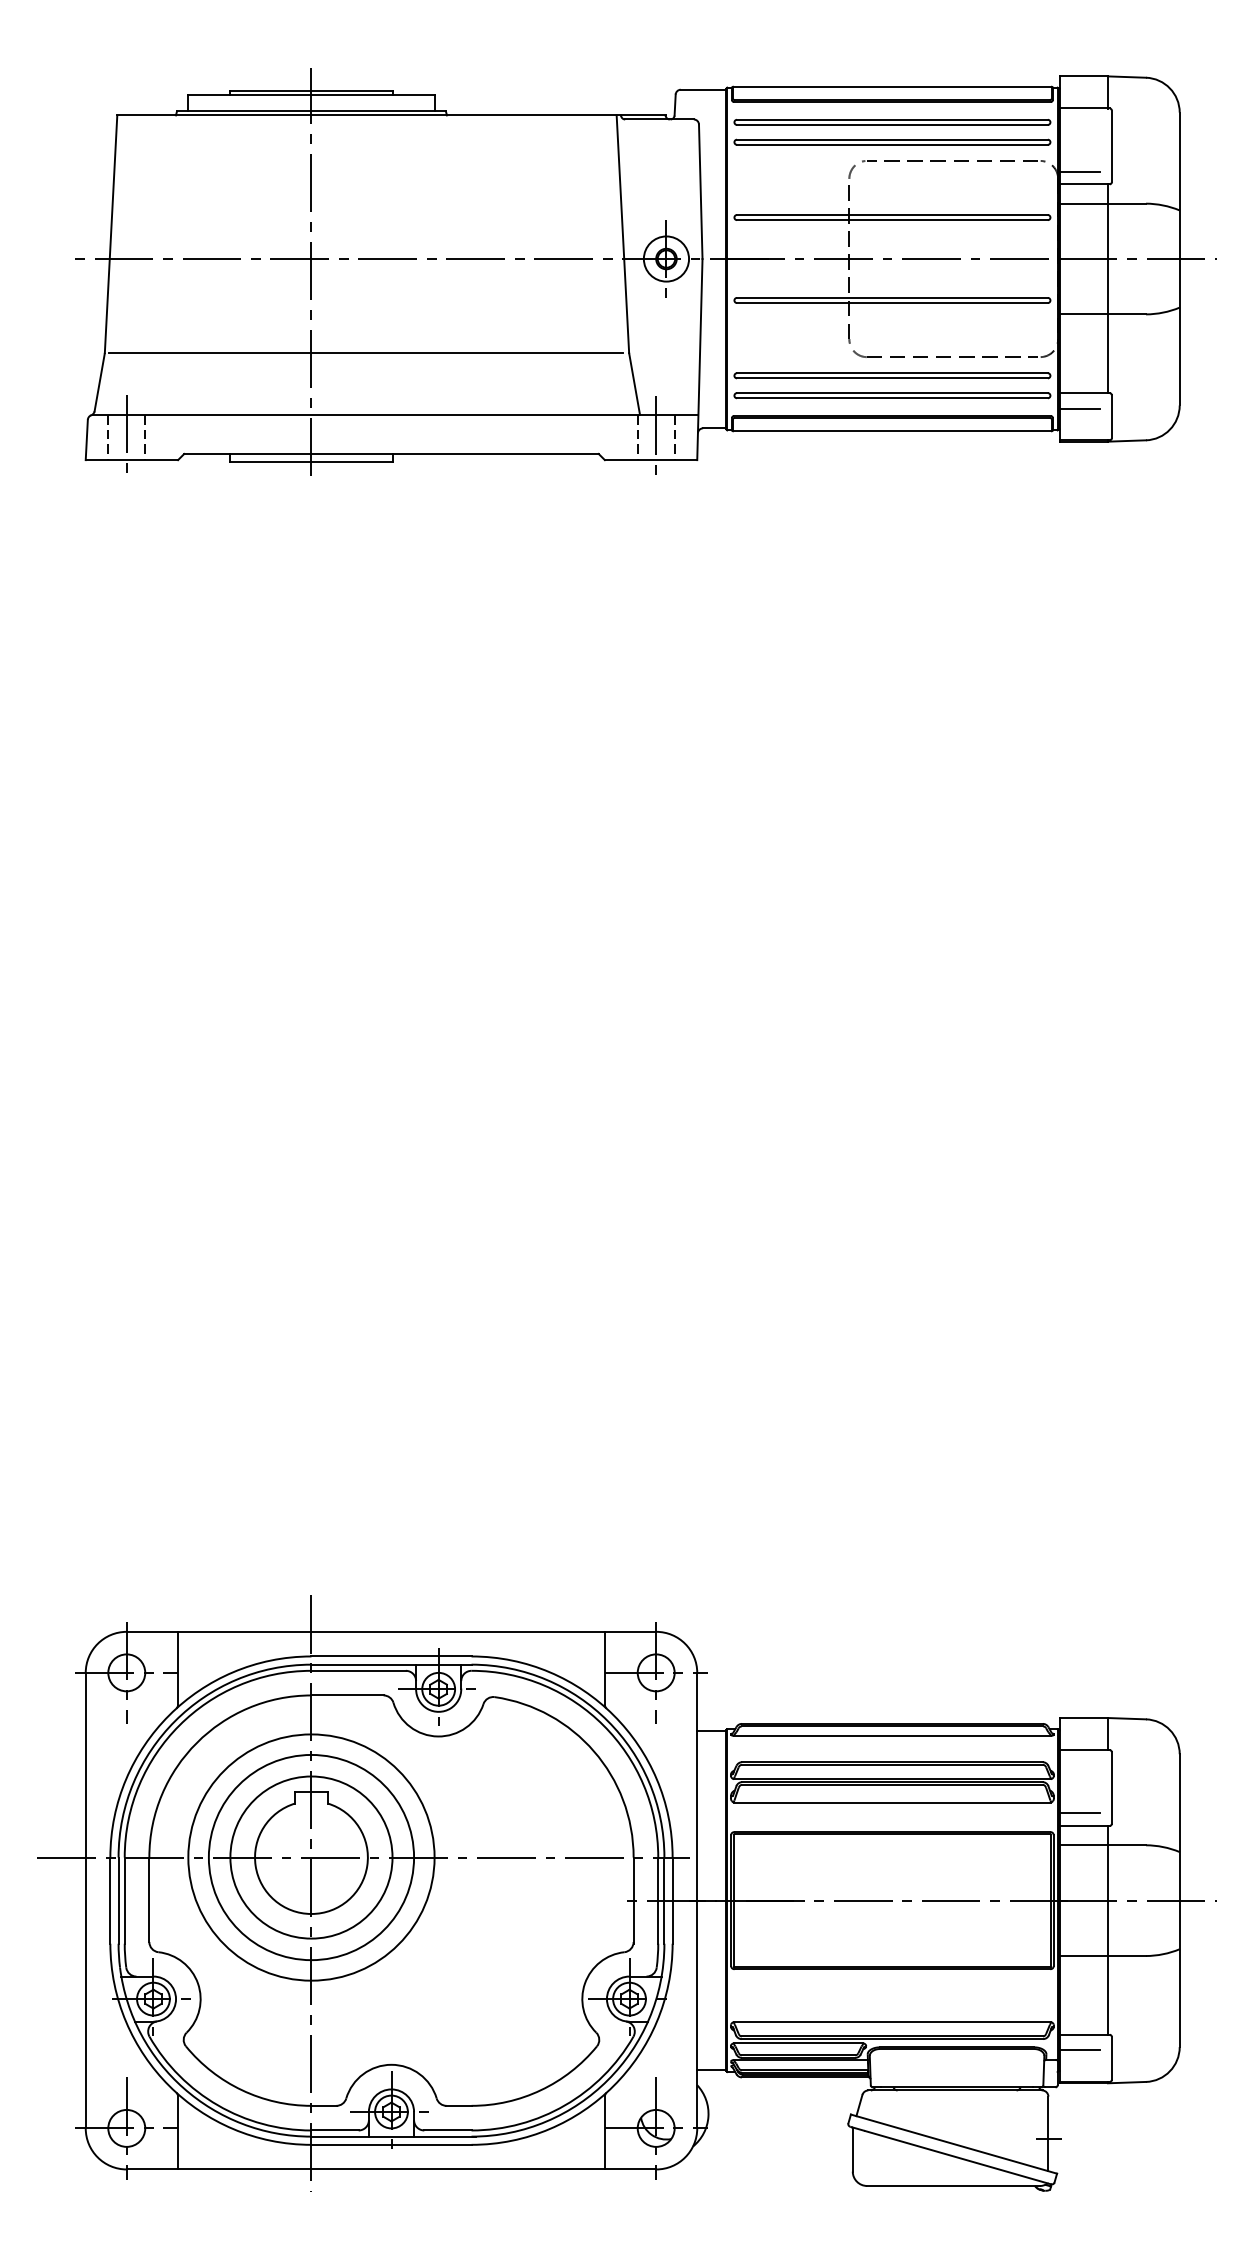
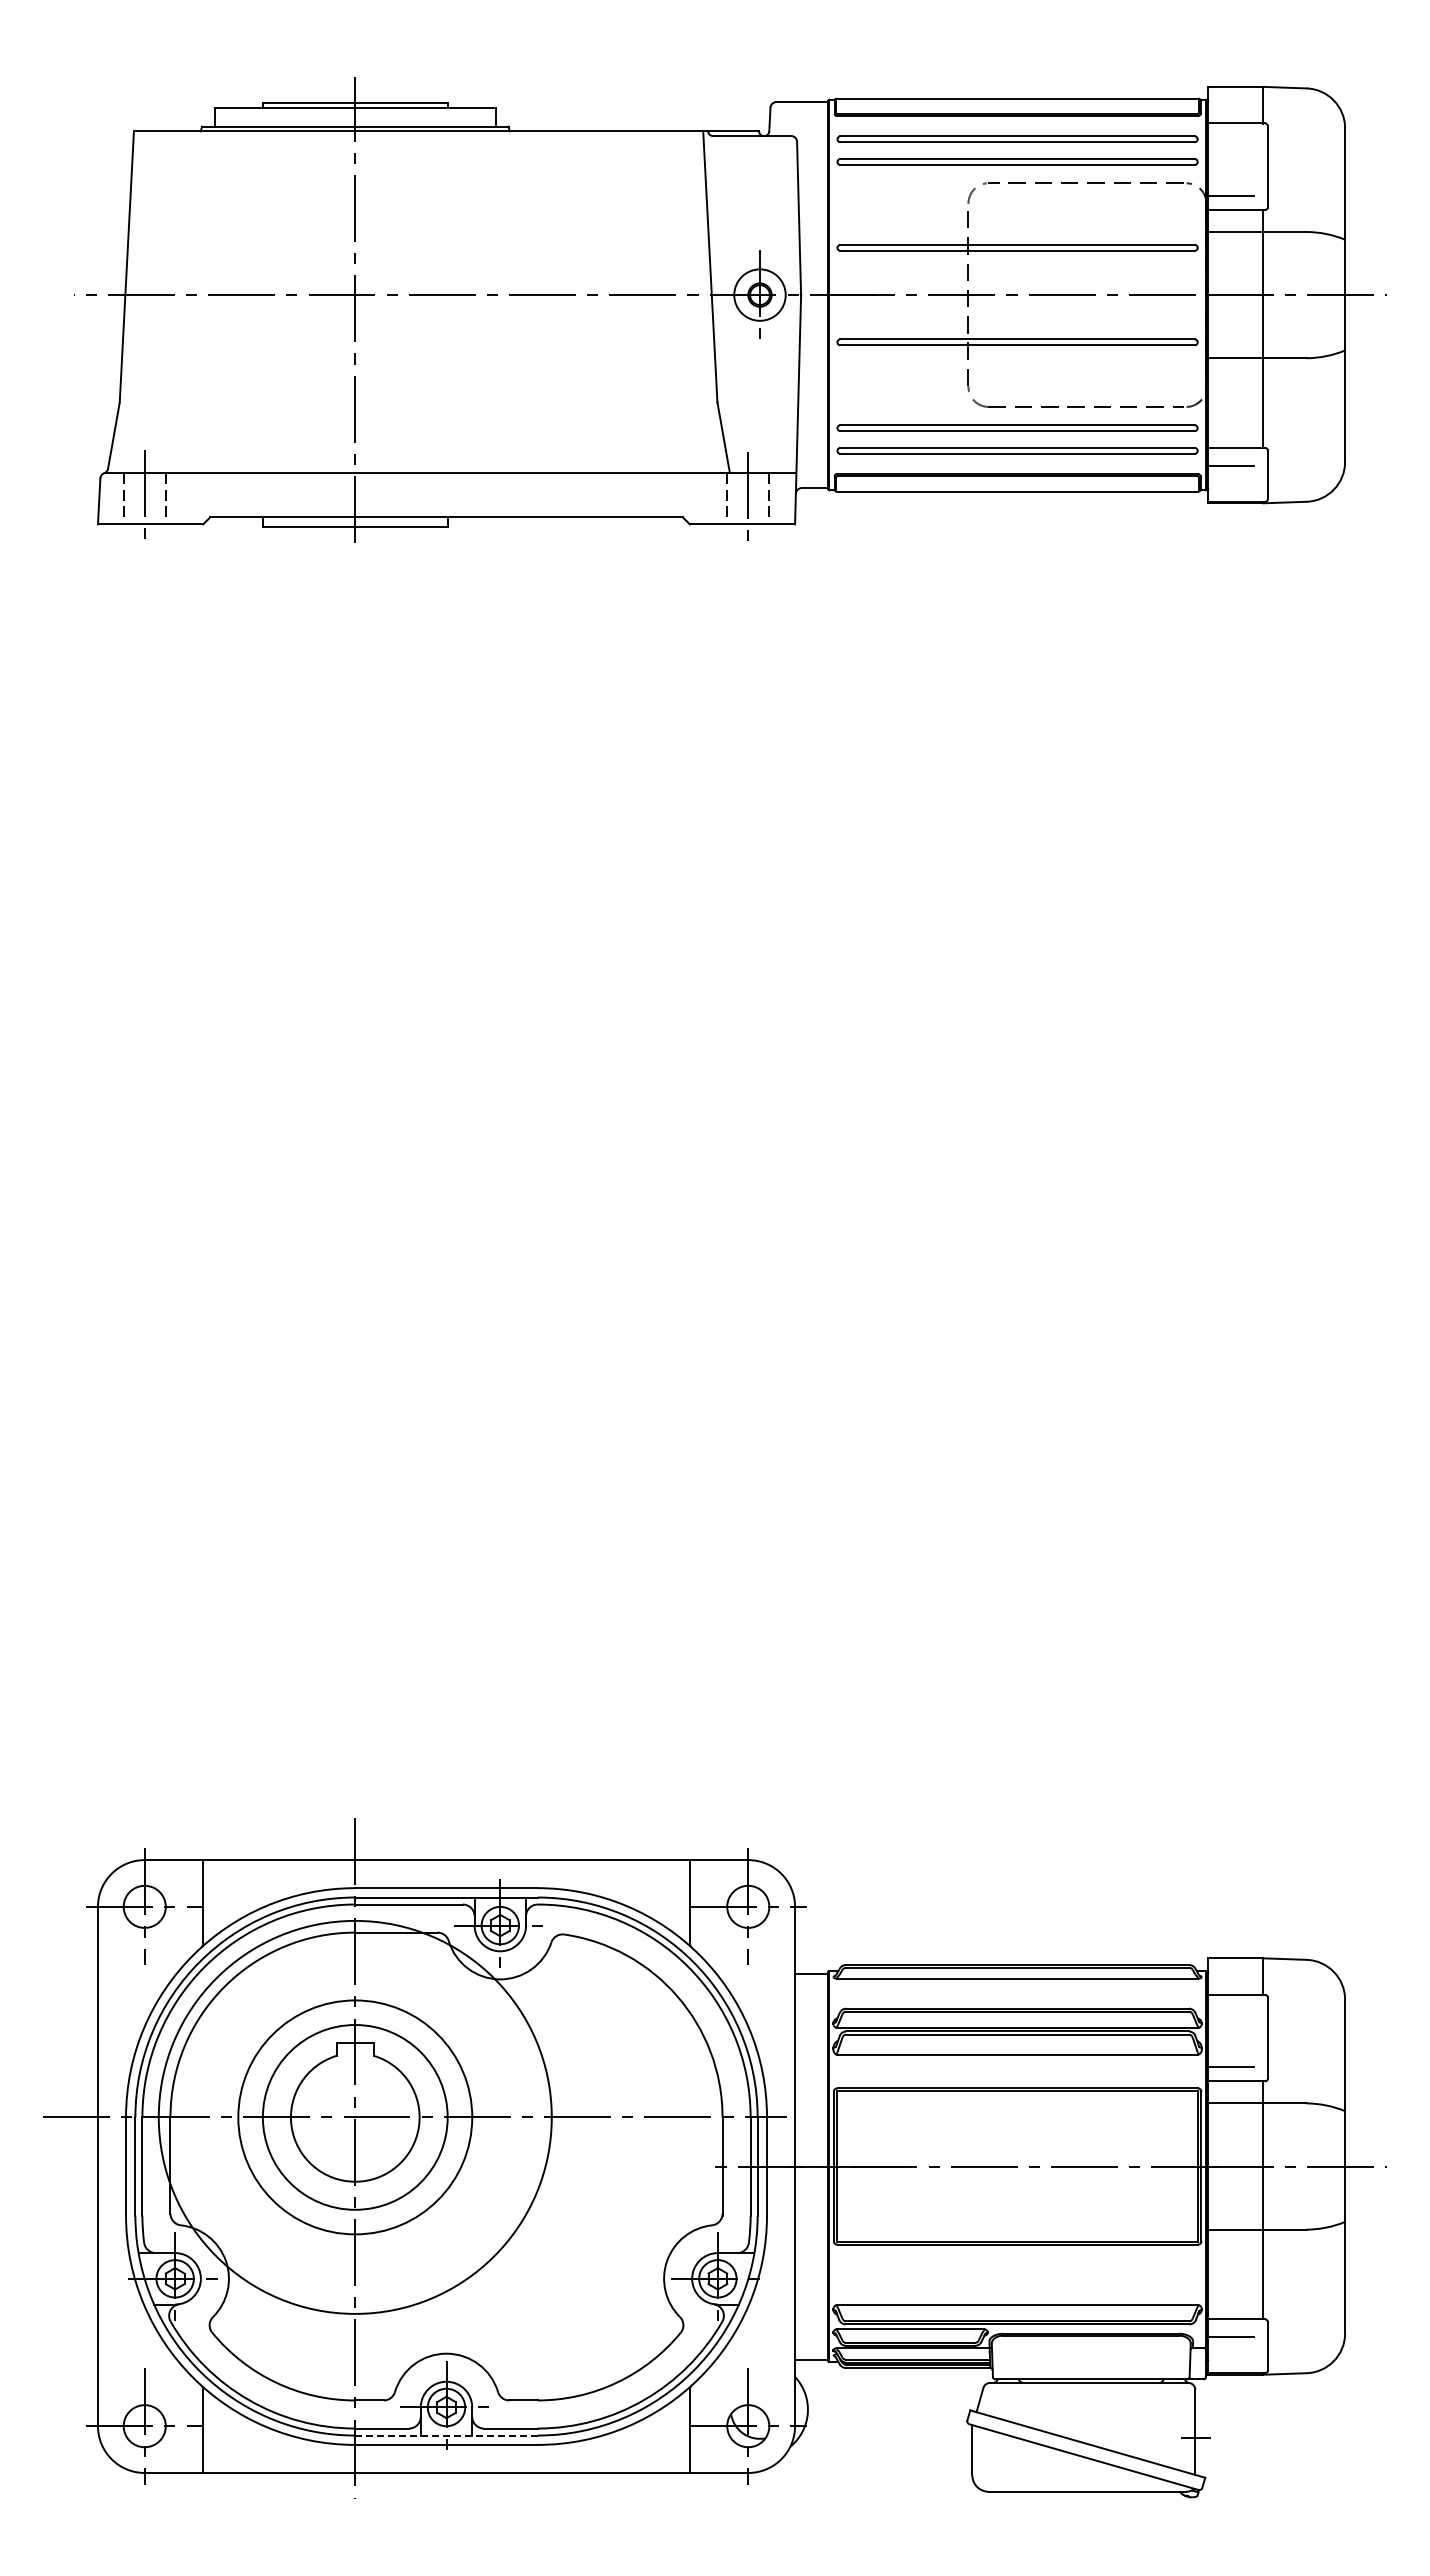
line: (366, 353) -> (417, 402), removed
circle: (310, 1857) -> (354, 2117), size x1.4
line: (393, 2136) -> (448, 2435), solid -> dashed

